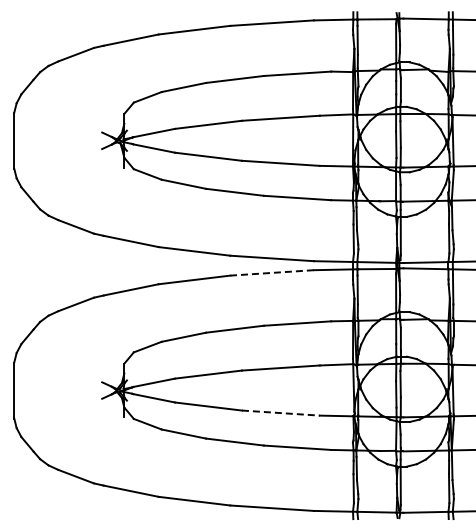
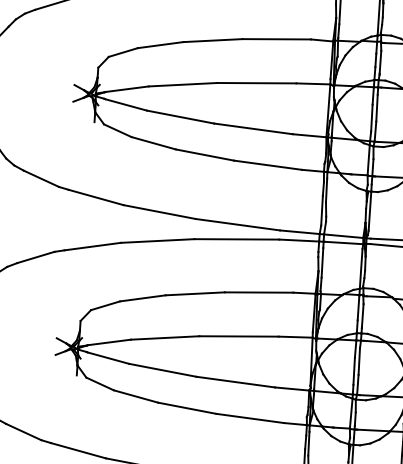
line: (272, 272) -> (237, 238), dashed -> solid
line: (281, 413) -> (236, 382), dashed -> solid

